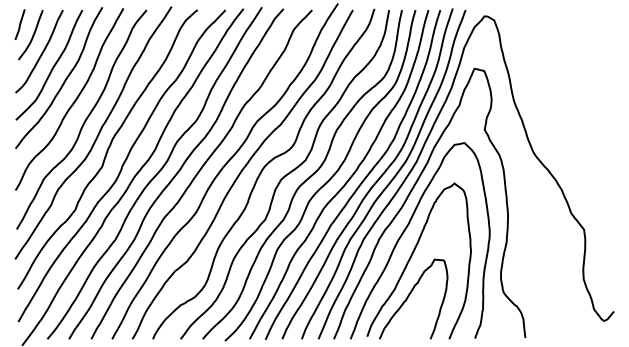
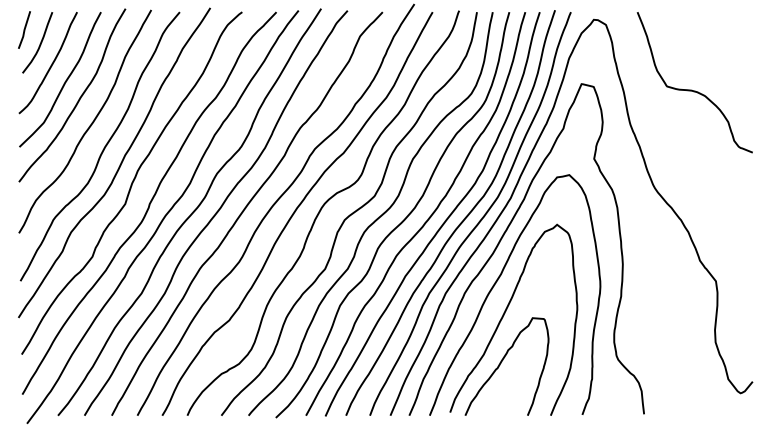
curve: (566, 73) -> (694, 89), added

